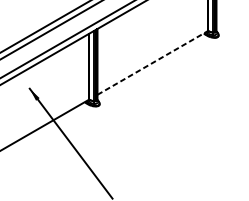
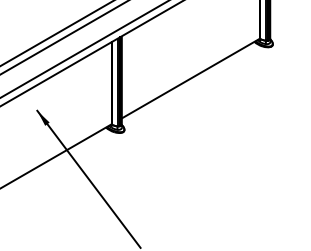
line: (152, 62) -> (190, 78), dashed -> solid

